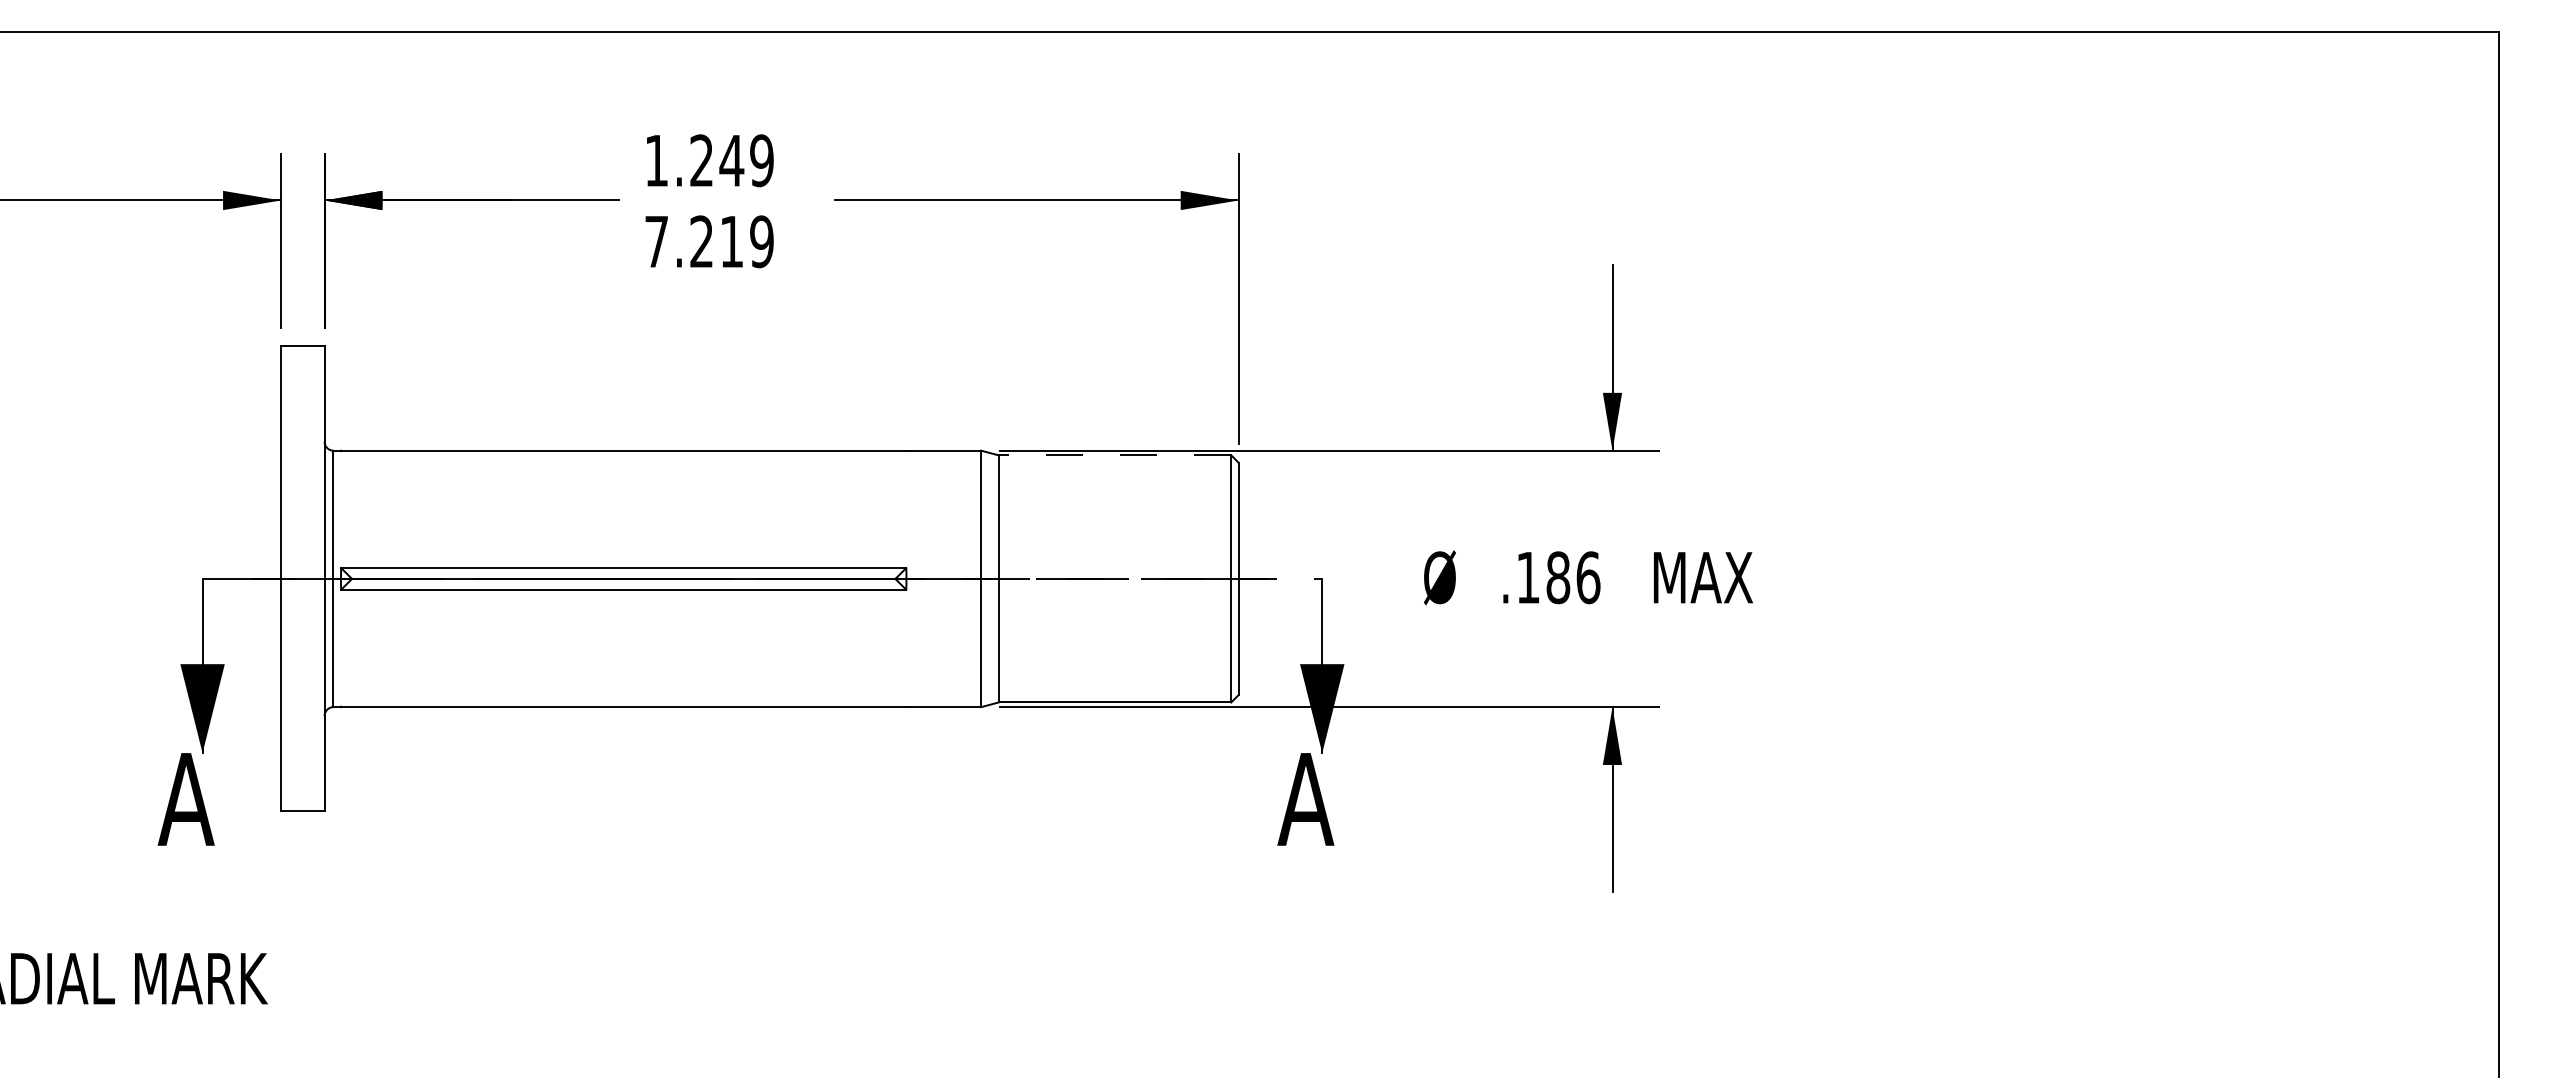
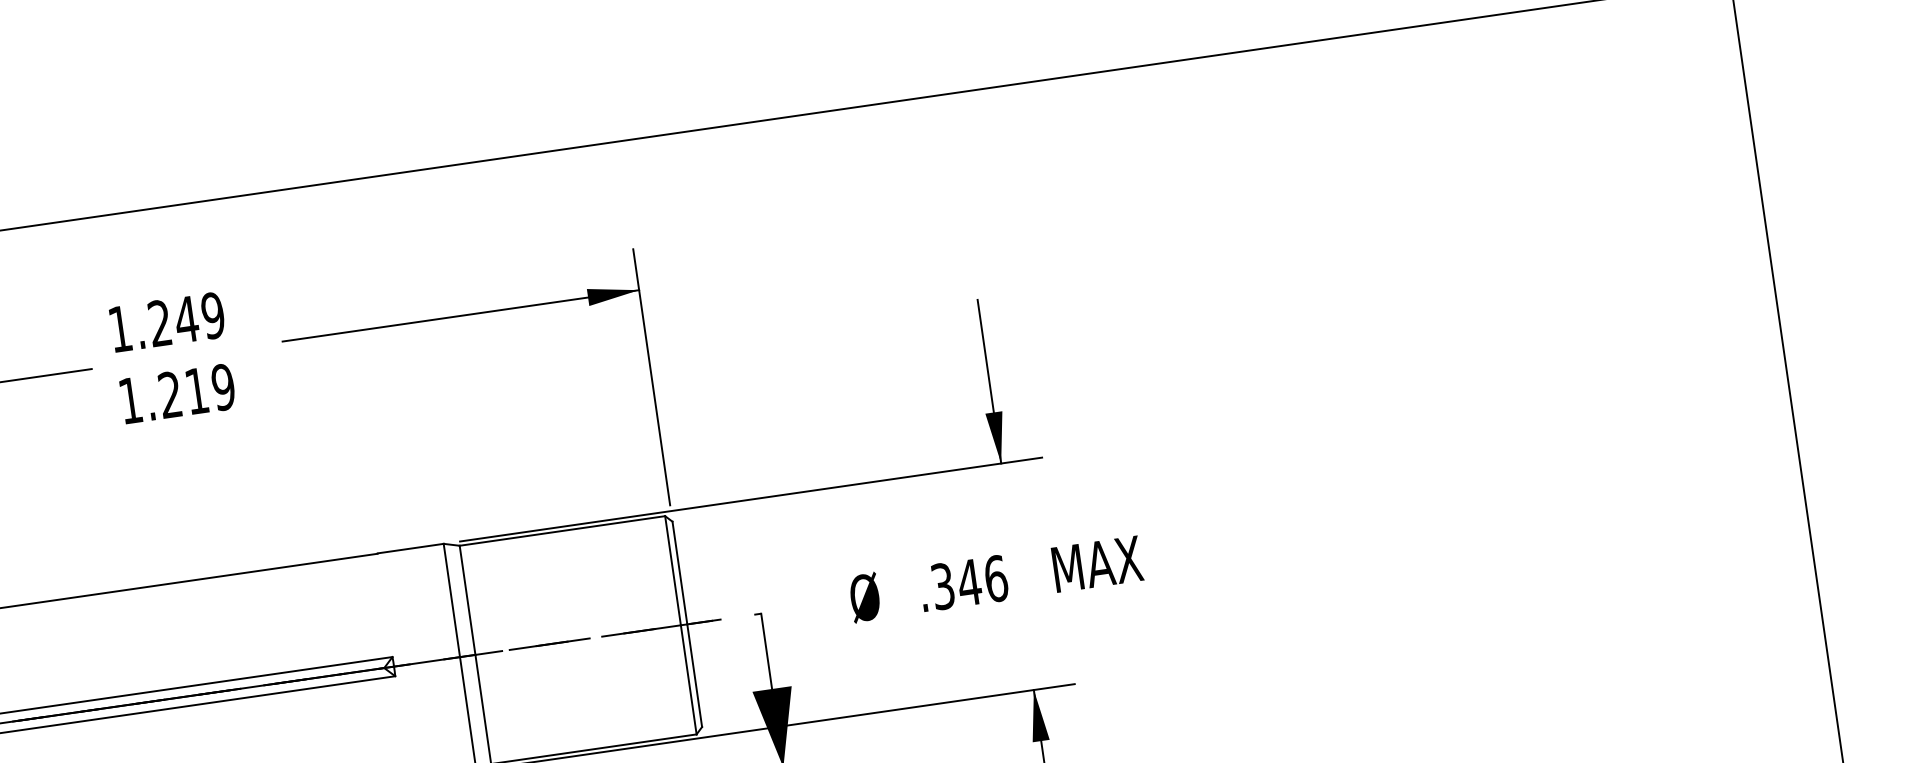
text: (656, 241) -> (130, 400), 7.219 -> 1.219
line: (1114, 455) -> (562, 531), dashed -> solid
text: (1543, 577) -> (956, 584), .186 -> .346

